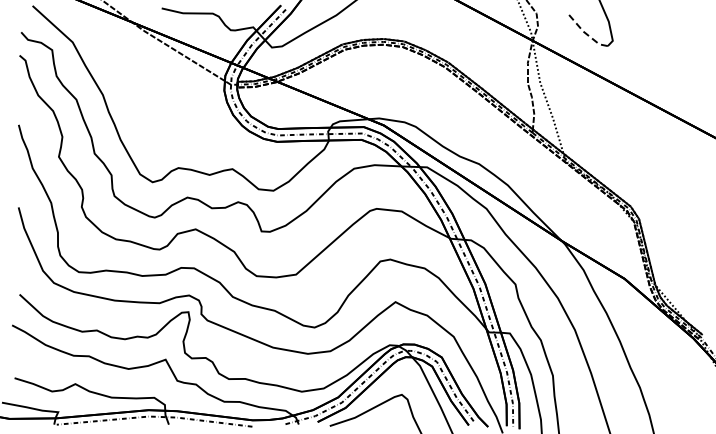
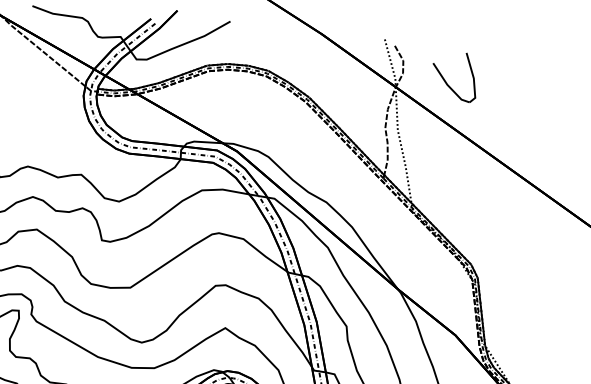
line: (584, 32) -> (448, 85), dashed -> solid

